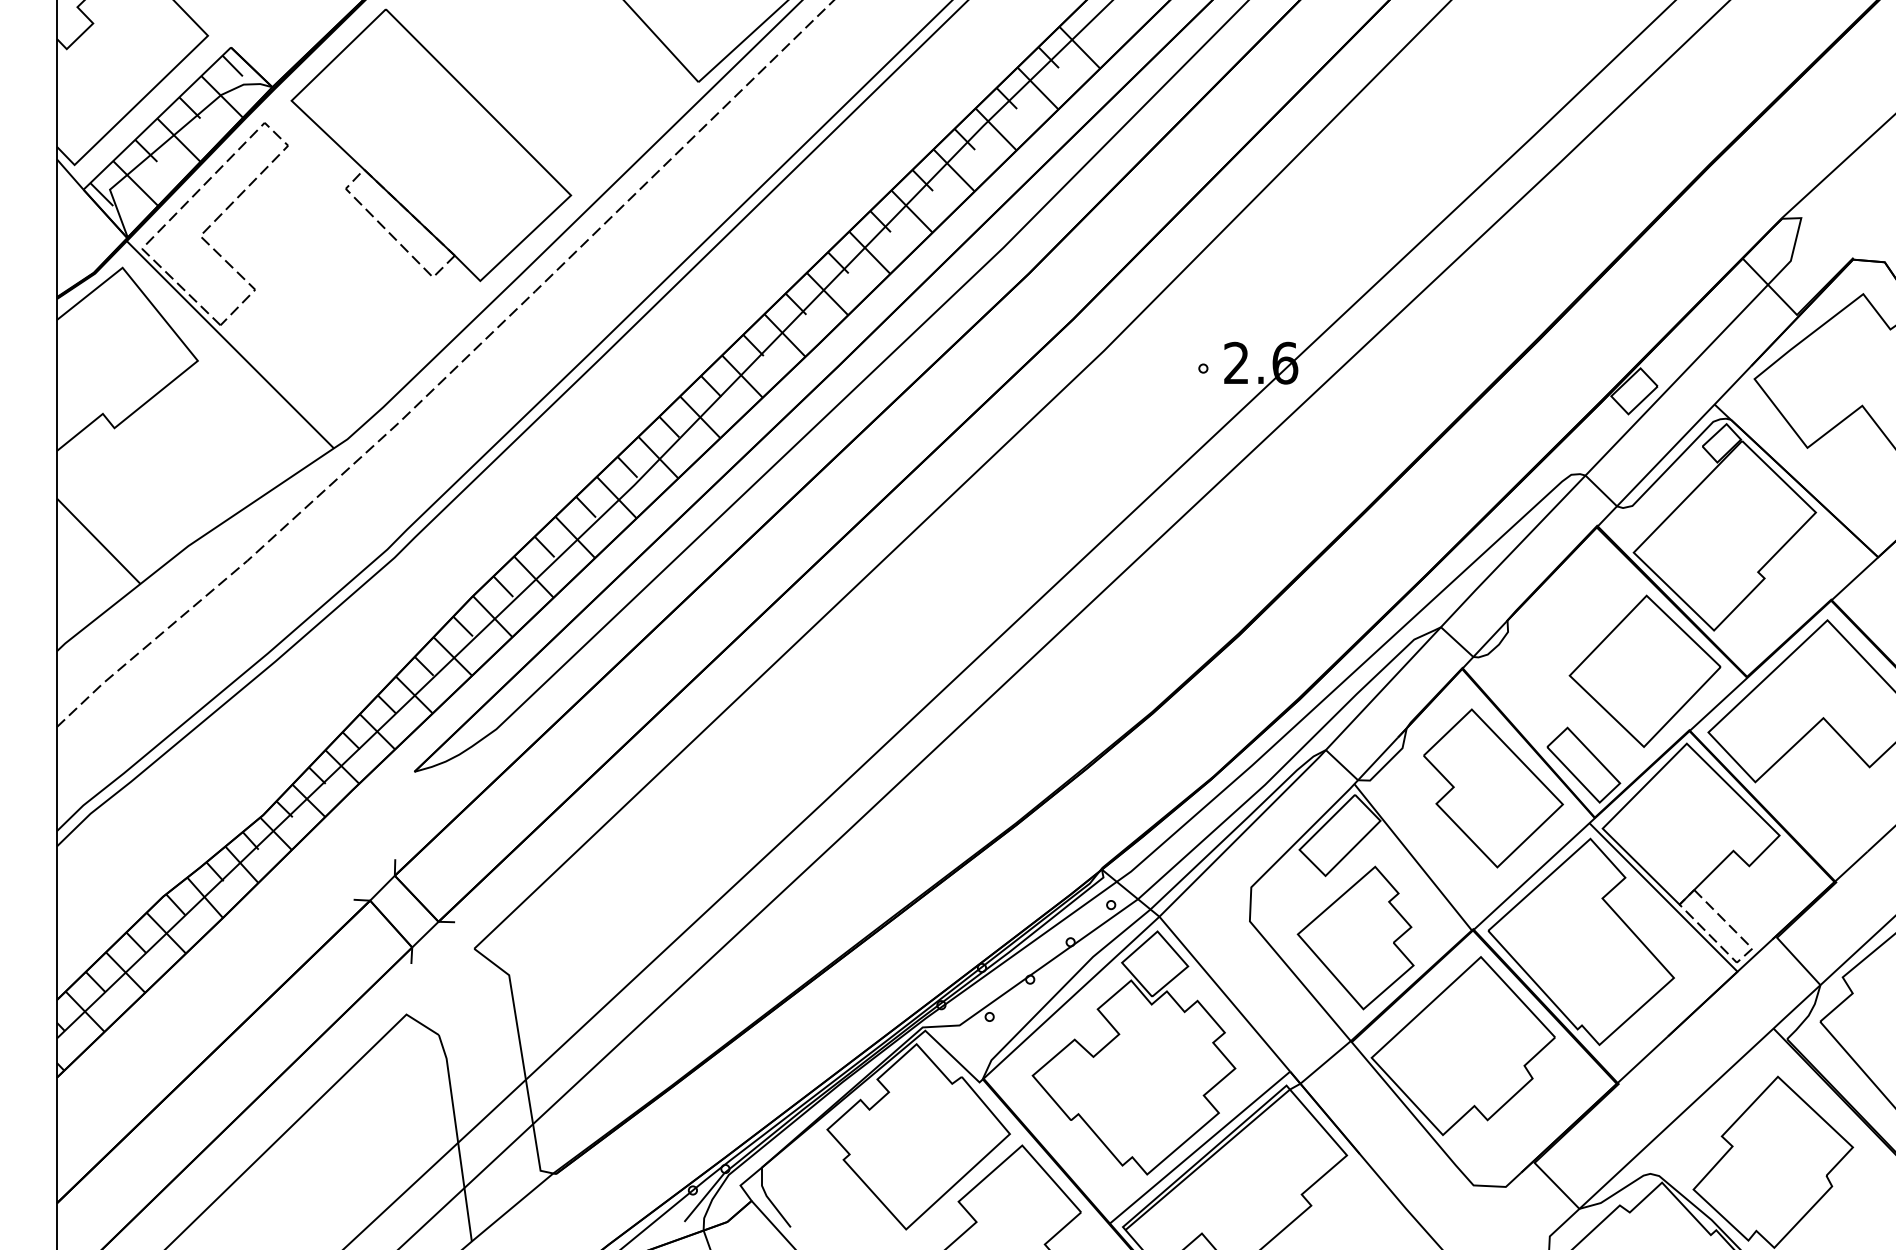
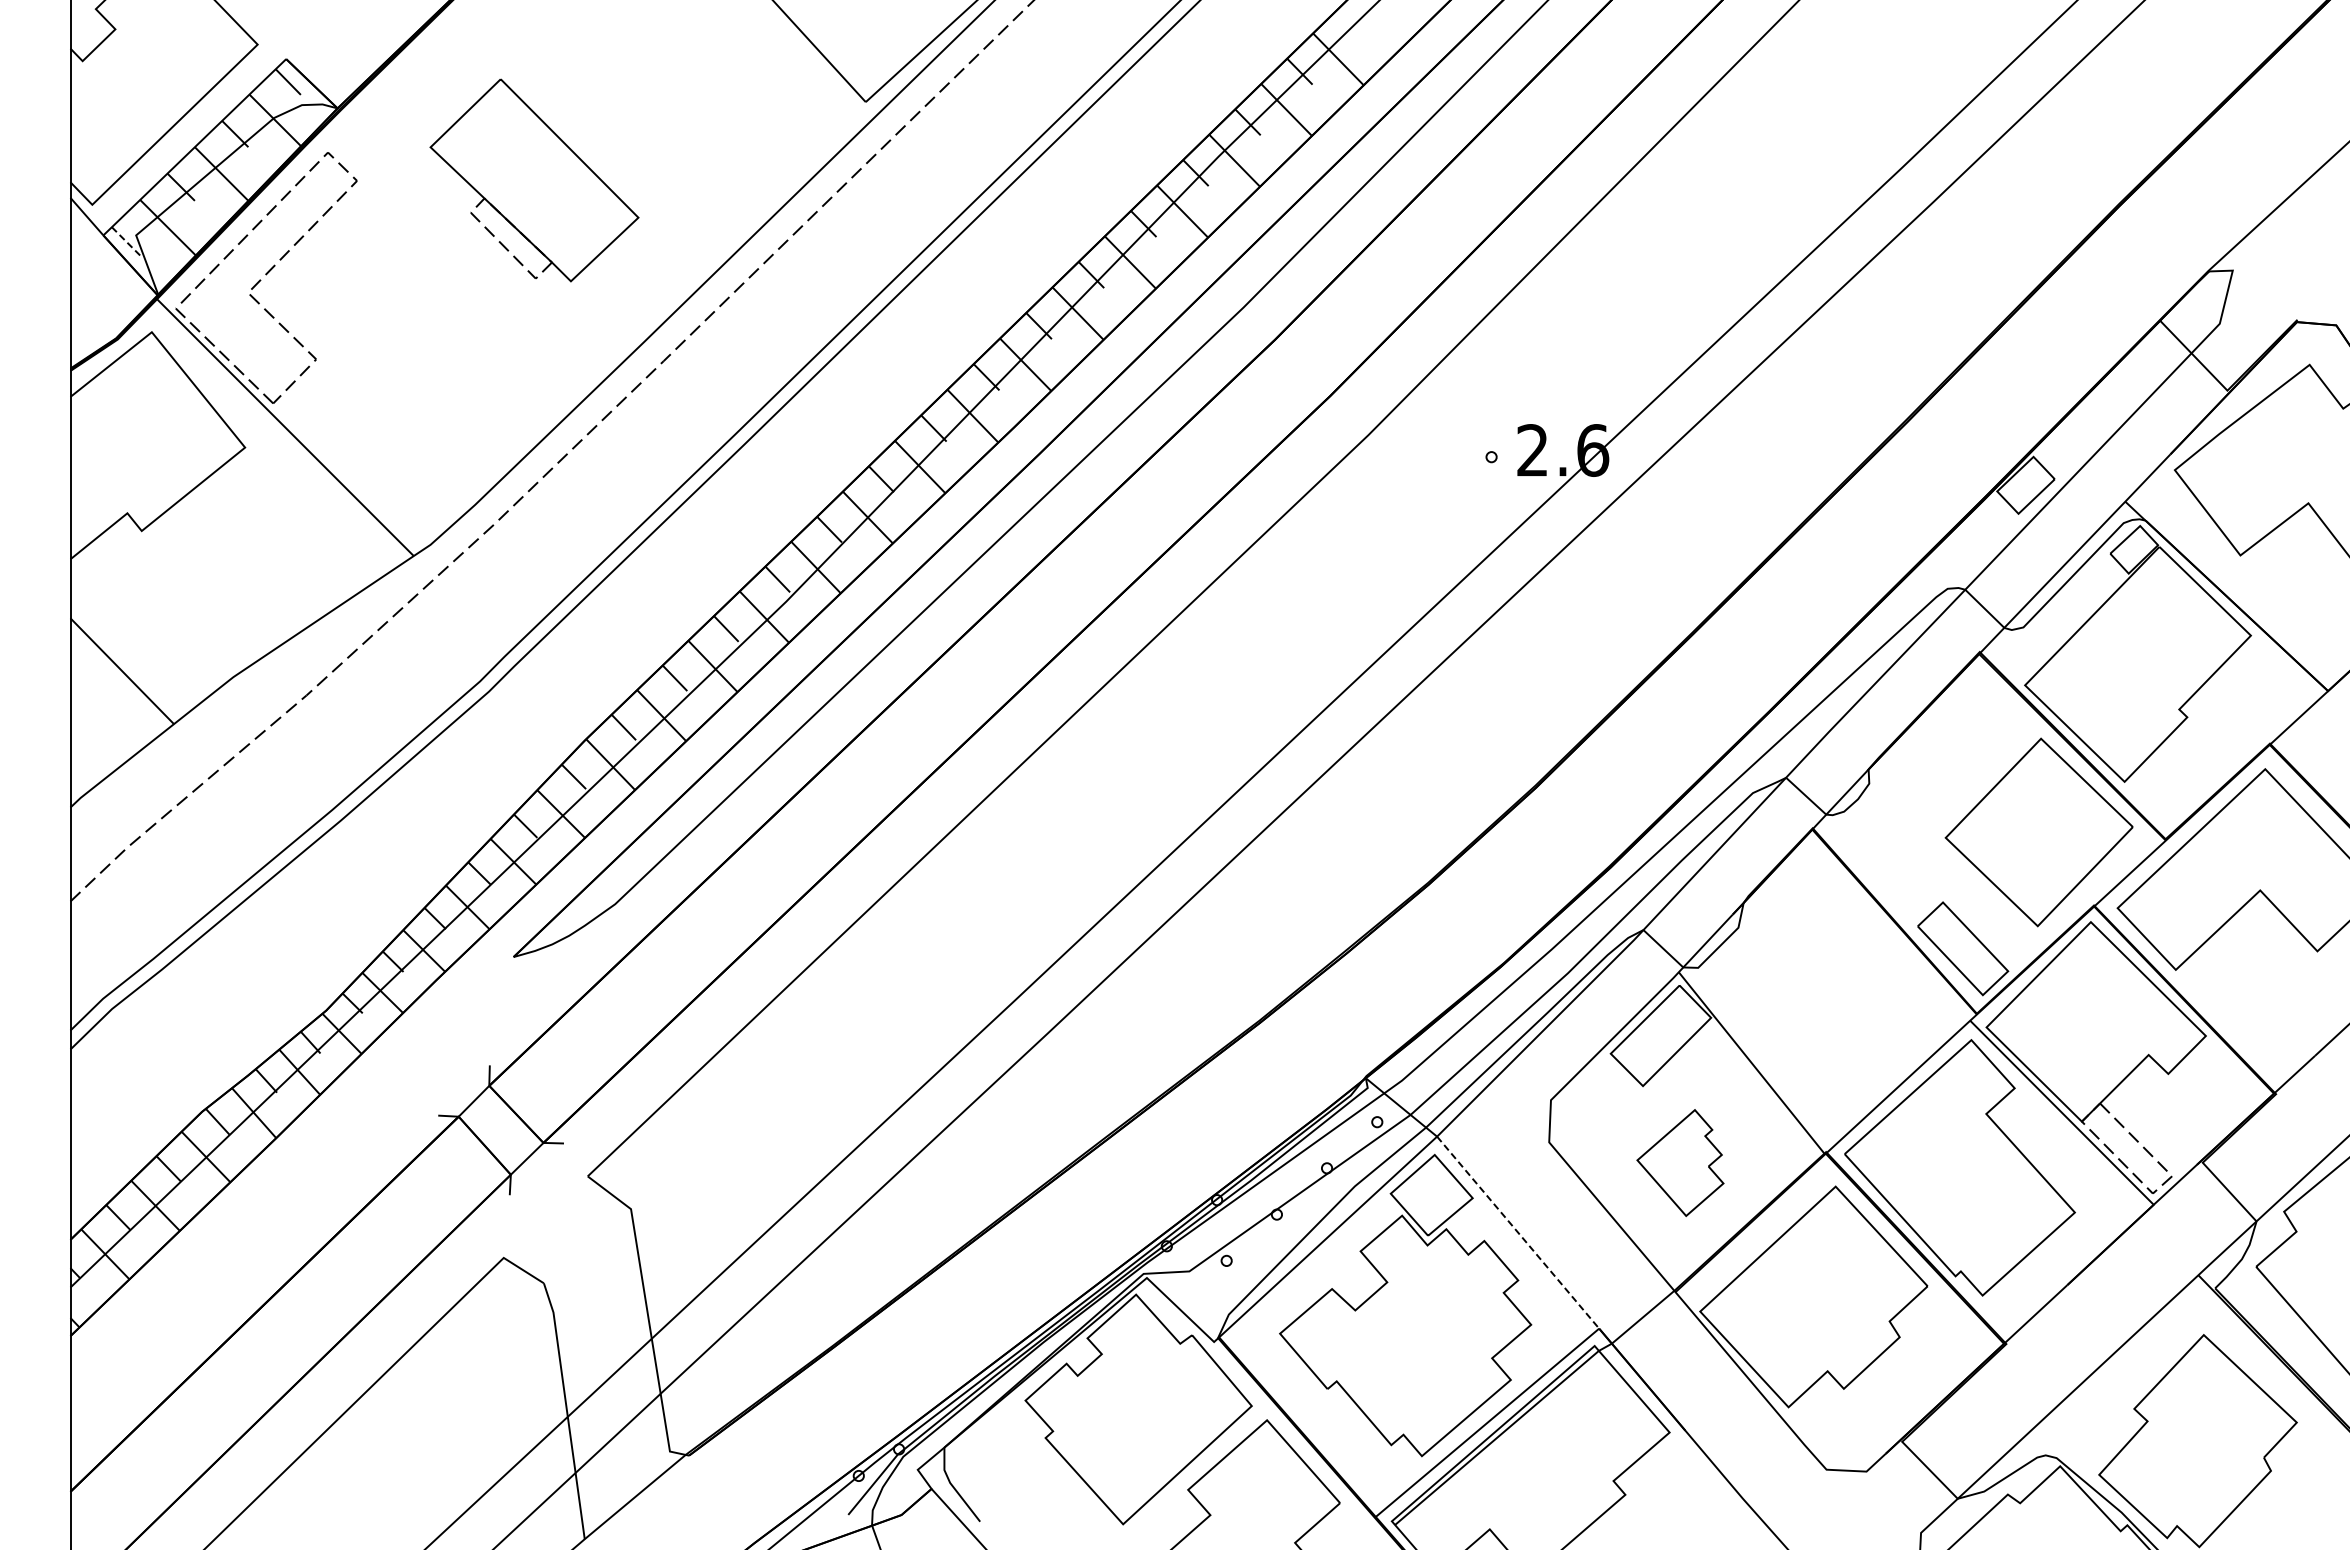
part: (431, 145) -> (534, 180), size x0.6
line: (102, 194) -> (126, 241), solid -> dashed
part: (1493, 788) -> (1851, 977), removed
part: (1355, 937) -> (1680, 1162), size x0.6
line: (1225, 994) -> (1518, 1232), solid -> dashed

